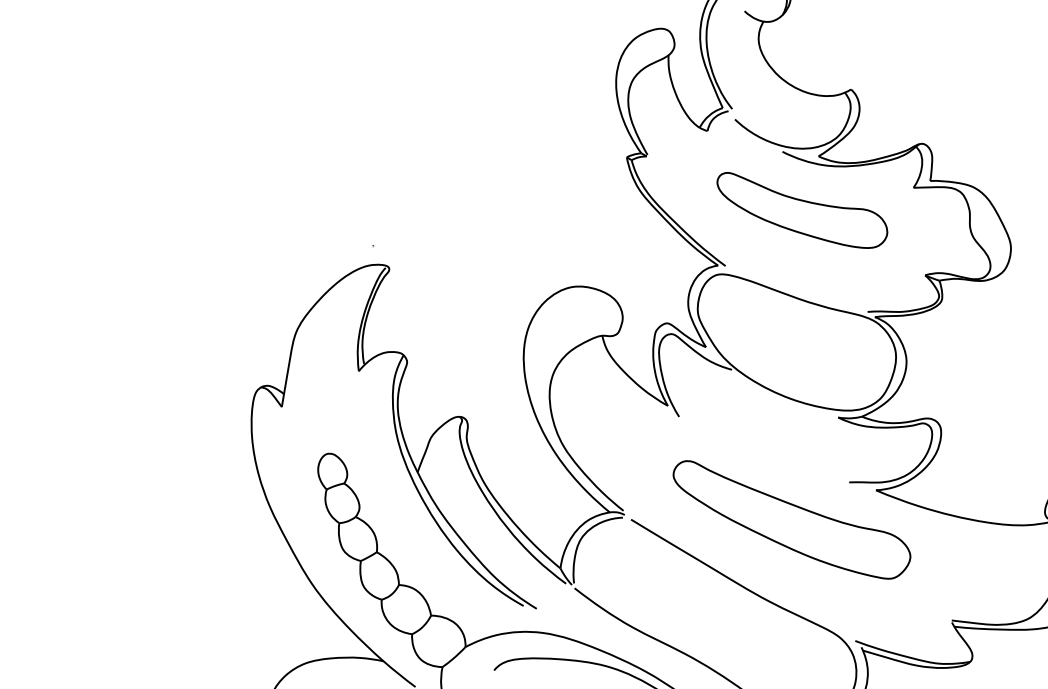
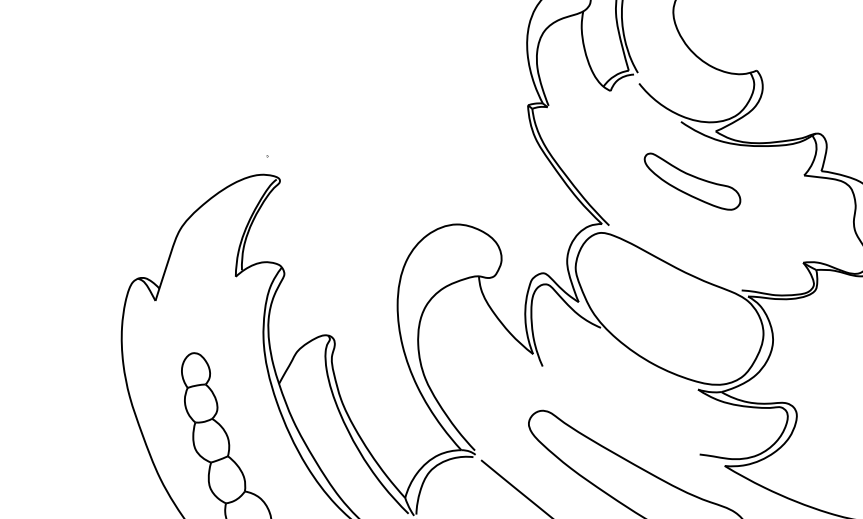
part: (802, 210) -> (692, 182), size x0.6

